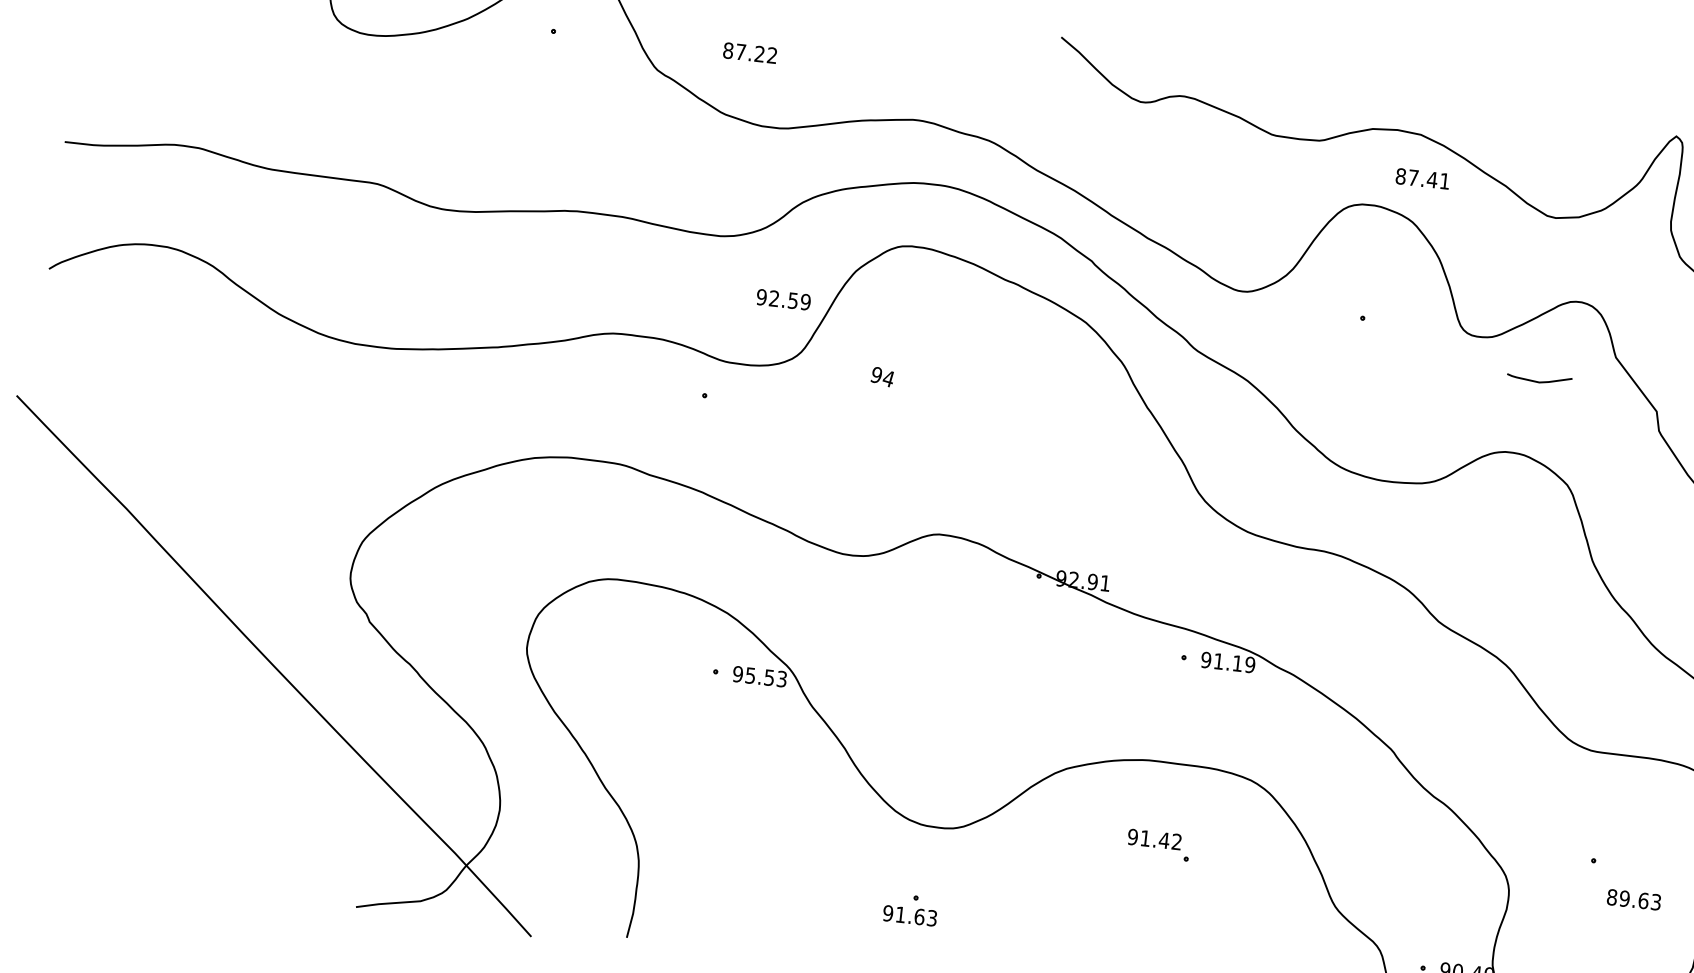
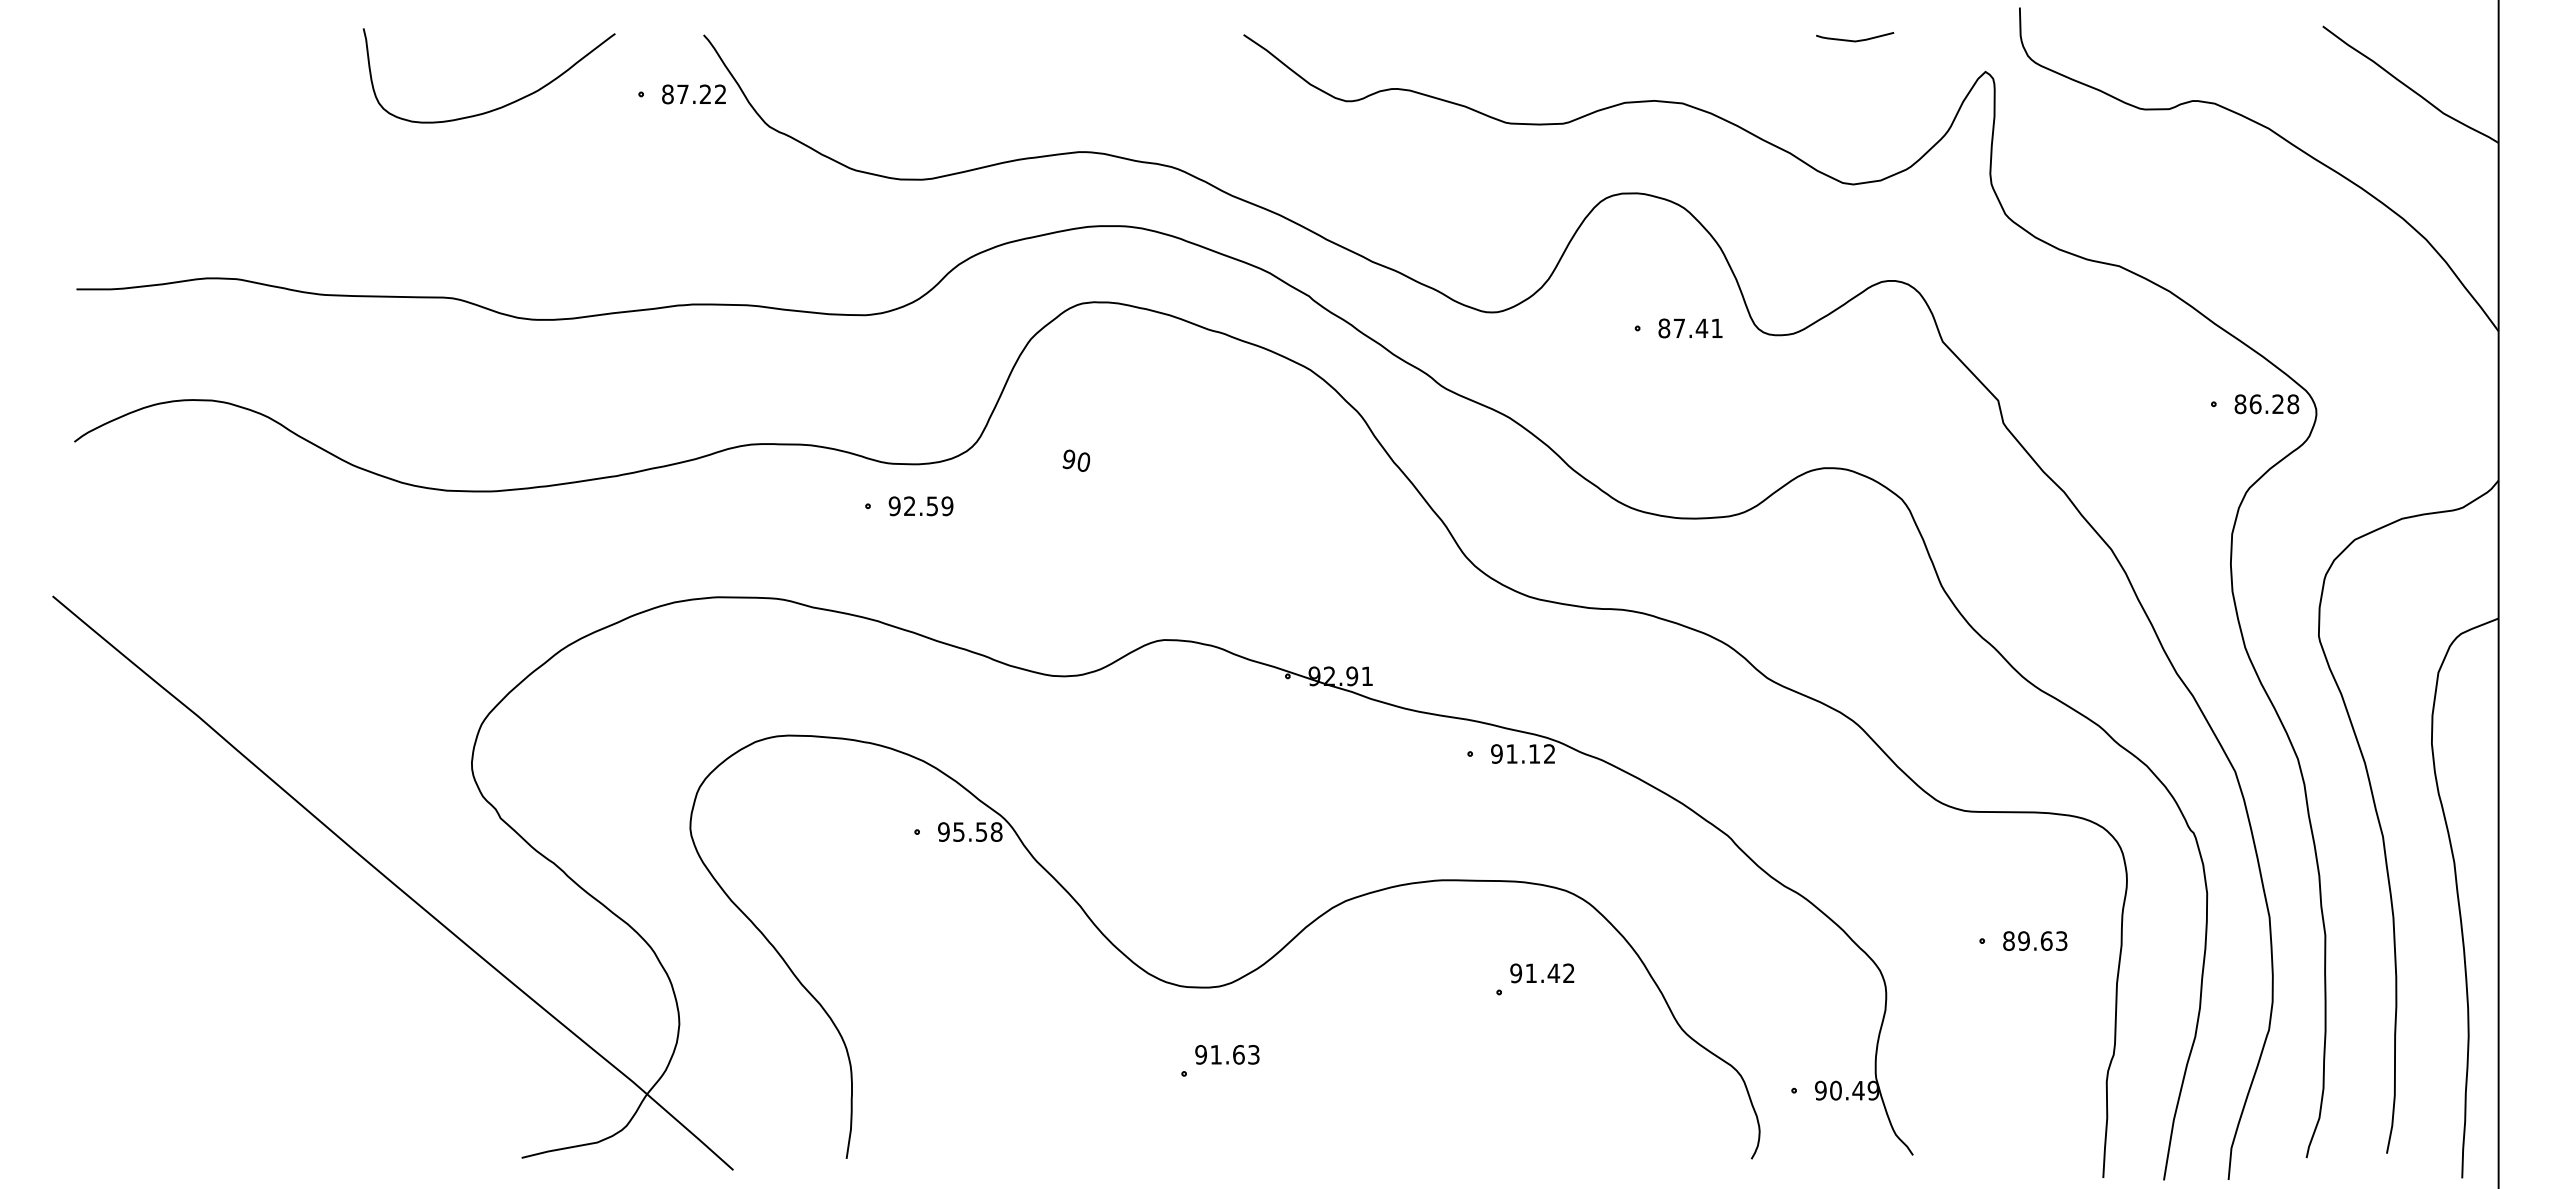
text: (749, 53) -> (693, 94), moved
text: (1422, 178) -> (1690, 328), moved
text: (783, 299) -> (920, 506), moved
text: (888, 379) -> (1083, 462), 94 -> 90
curve: (1539, 381) -> (1855, 40), moved
text: (1250, 664) -> (1549, 753), 91.19 -> 91.12
text: (781, 678) -> (996, 831), 95.53 -> 95.58
text: (1154, 839) -> (1542, 973), moved
text: (1634, 899) -> (2035, 940), moved
text: (910, 915) -> (1227, 1054), moved

